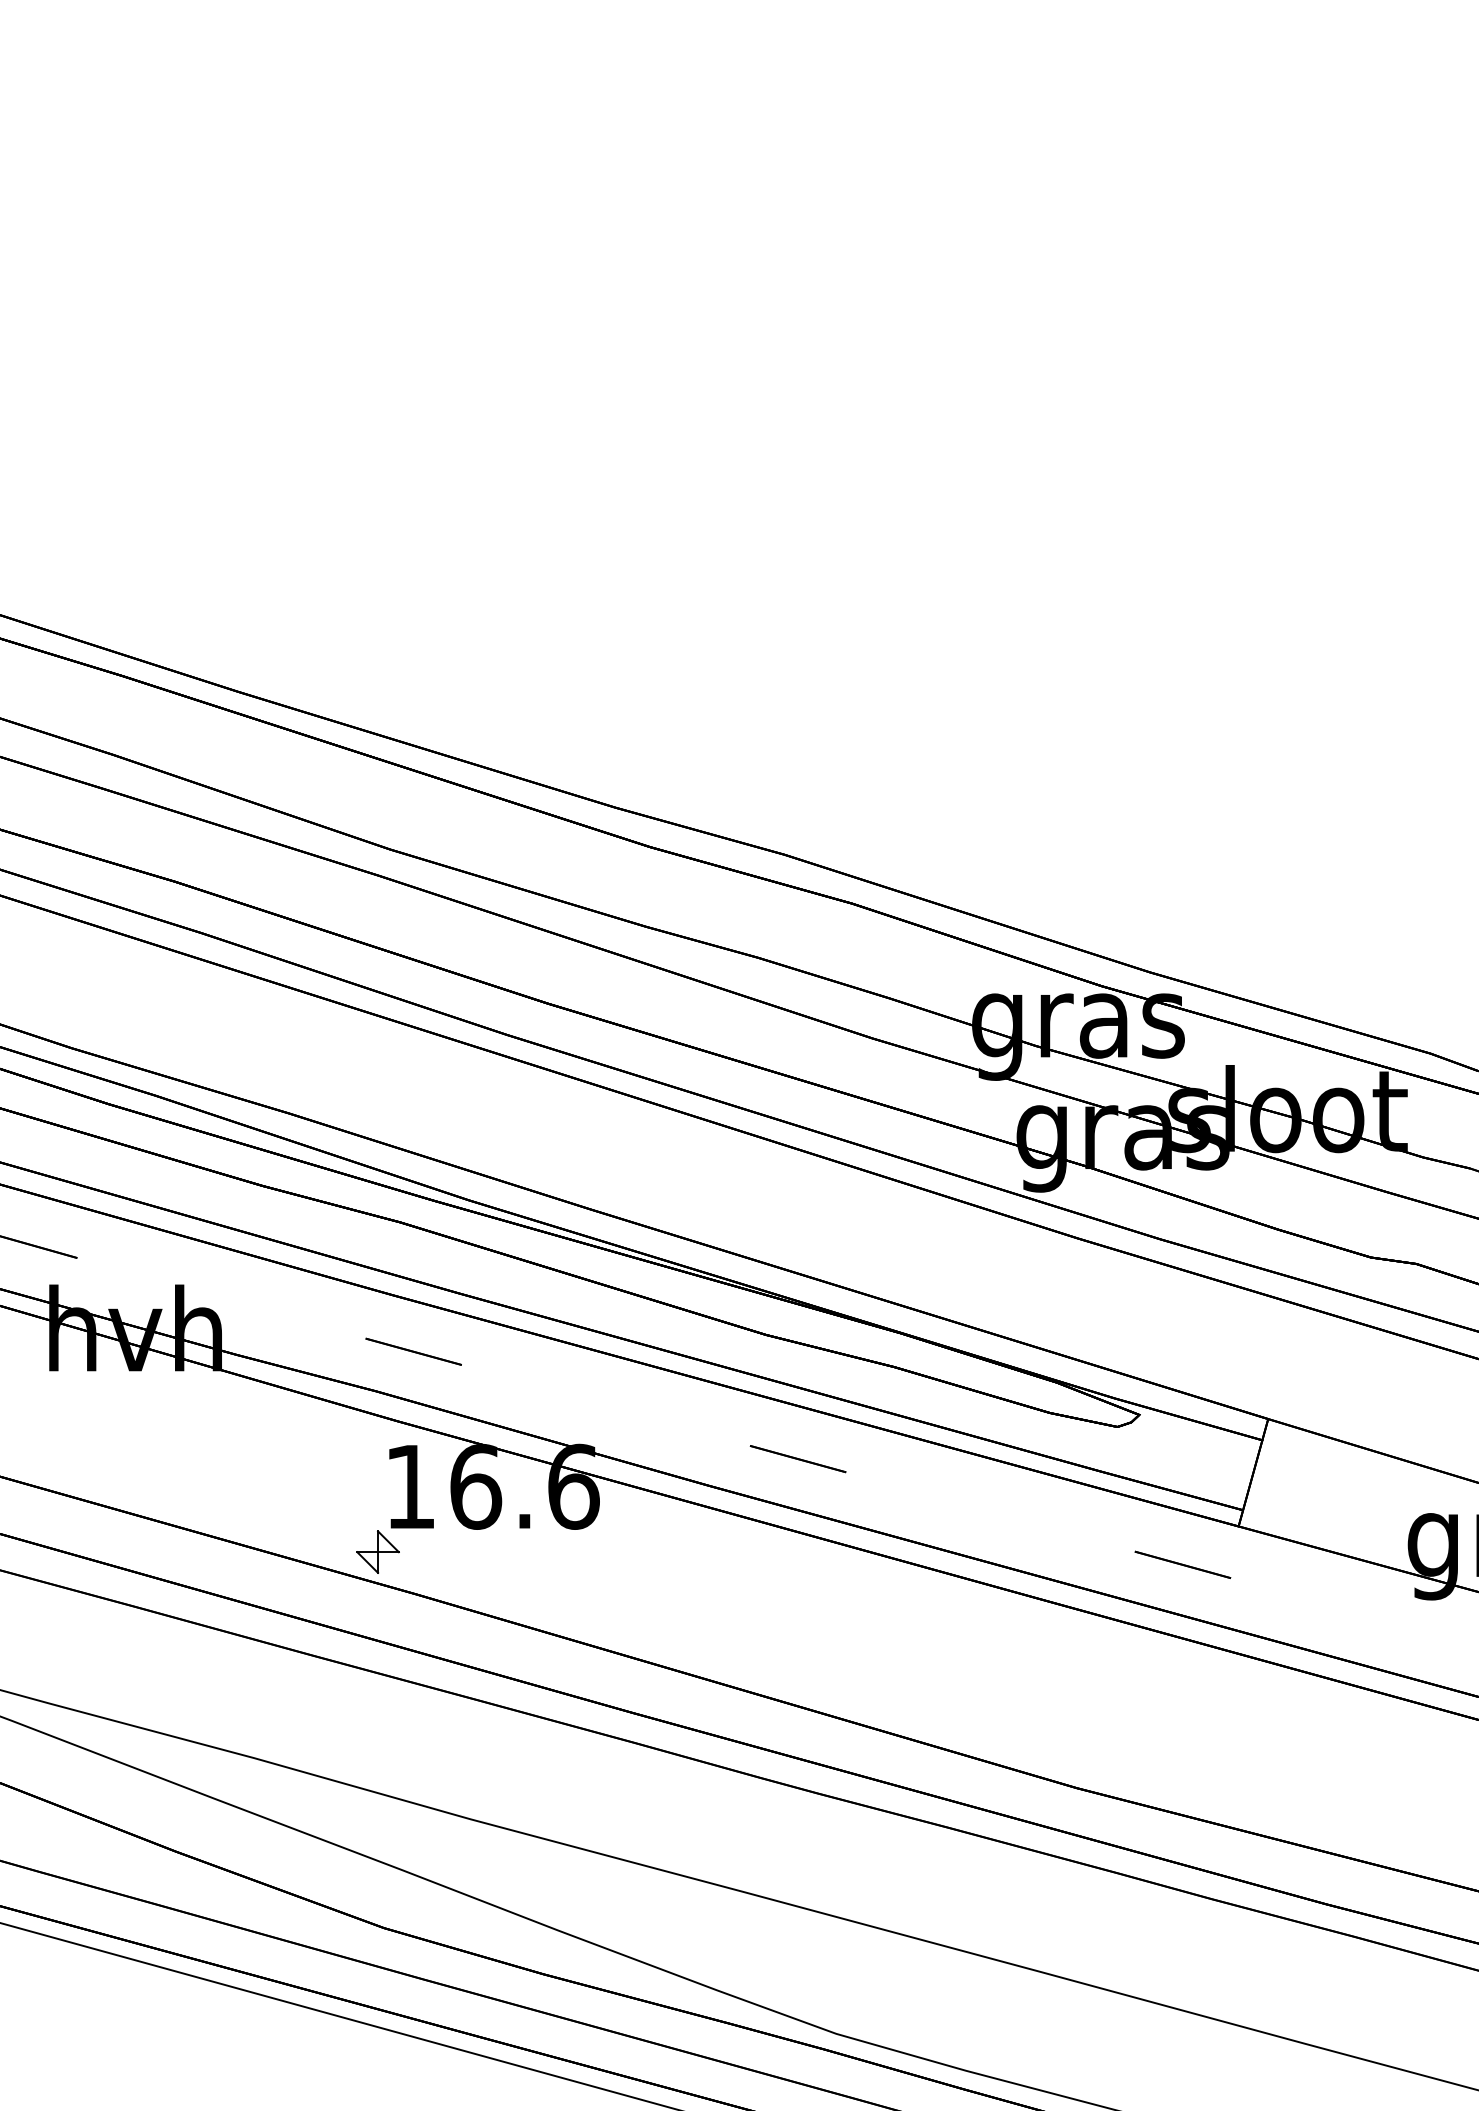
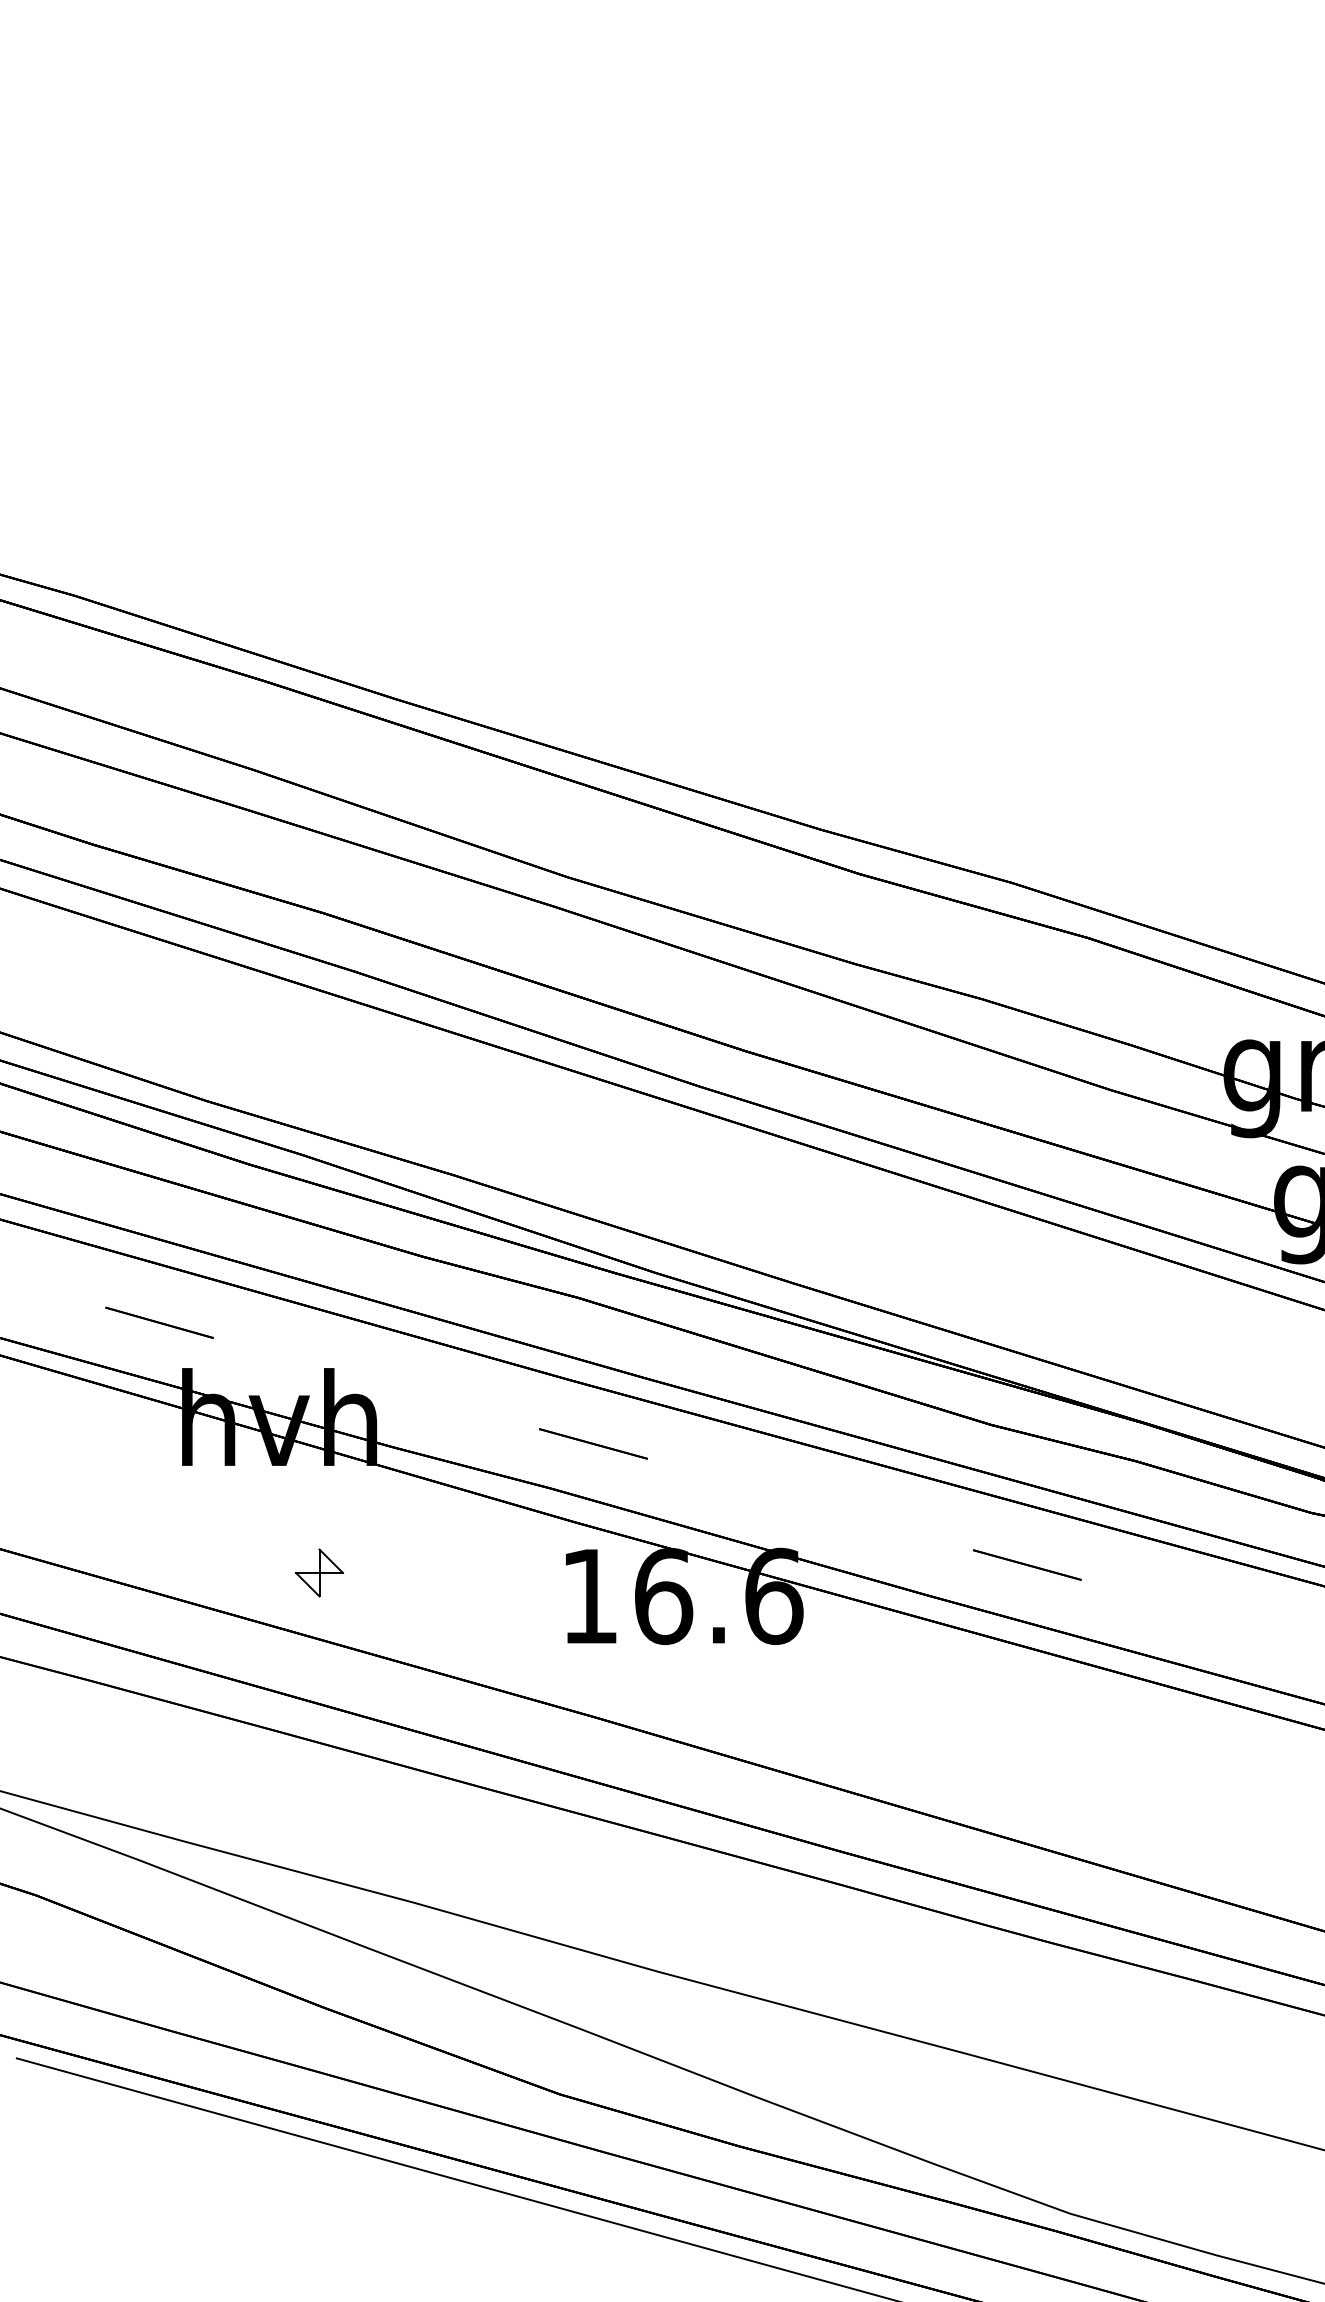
part: (377, 1551) -> (318, 1572), moved

